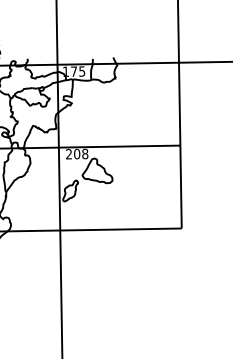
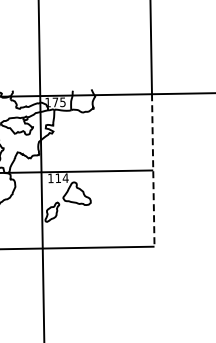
line: (180, 145) -> (153, 170), solid -> dashed
text: (77, 154) -> (58, 178), 208 -> 114

